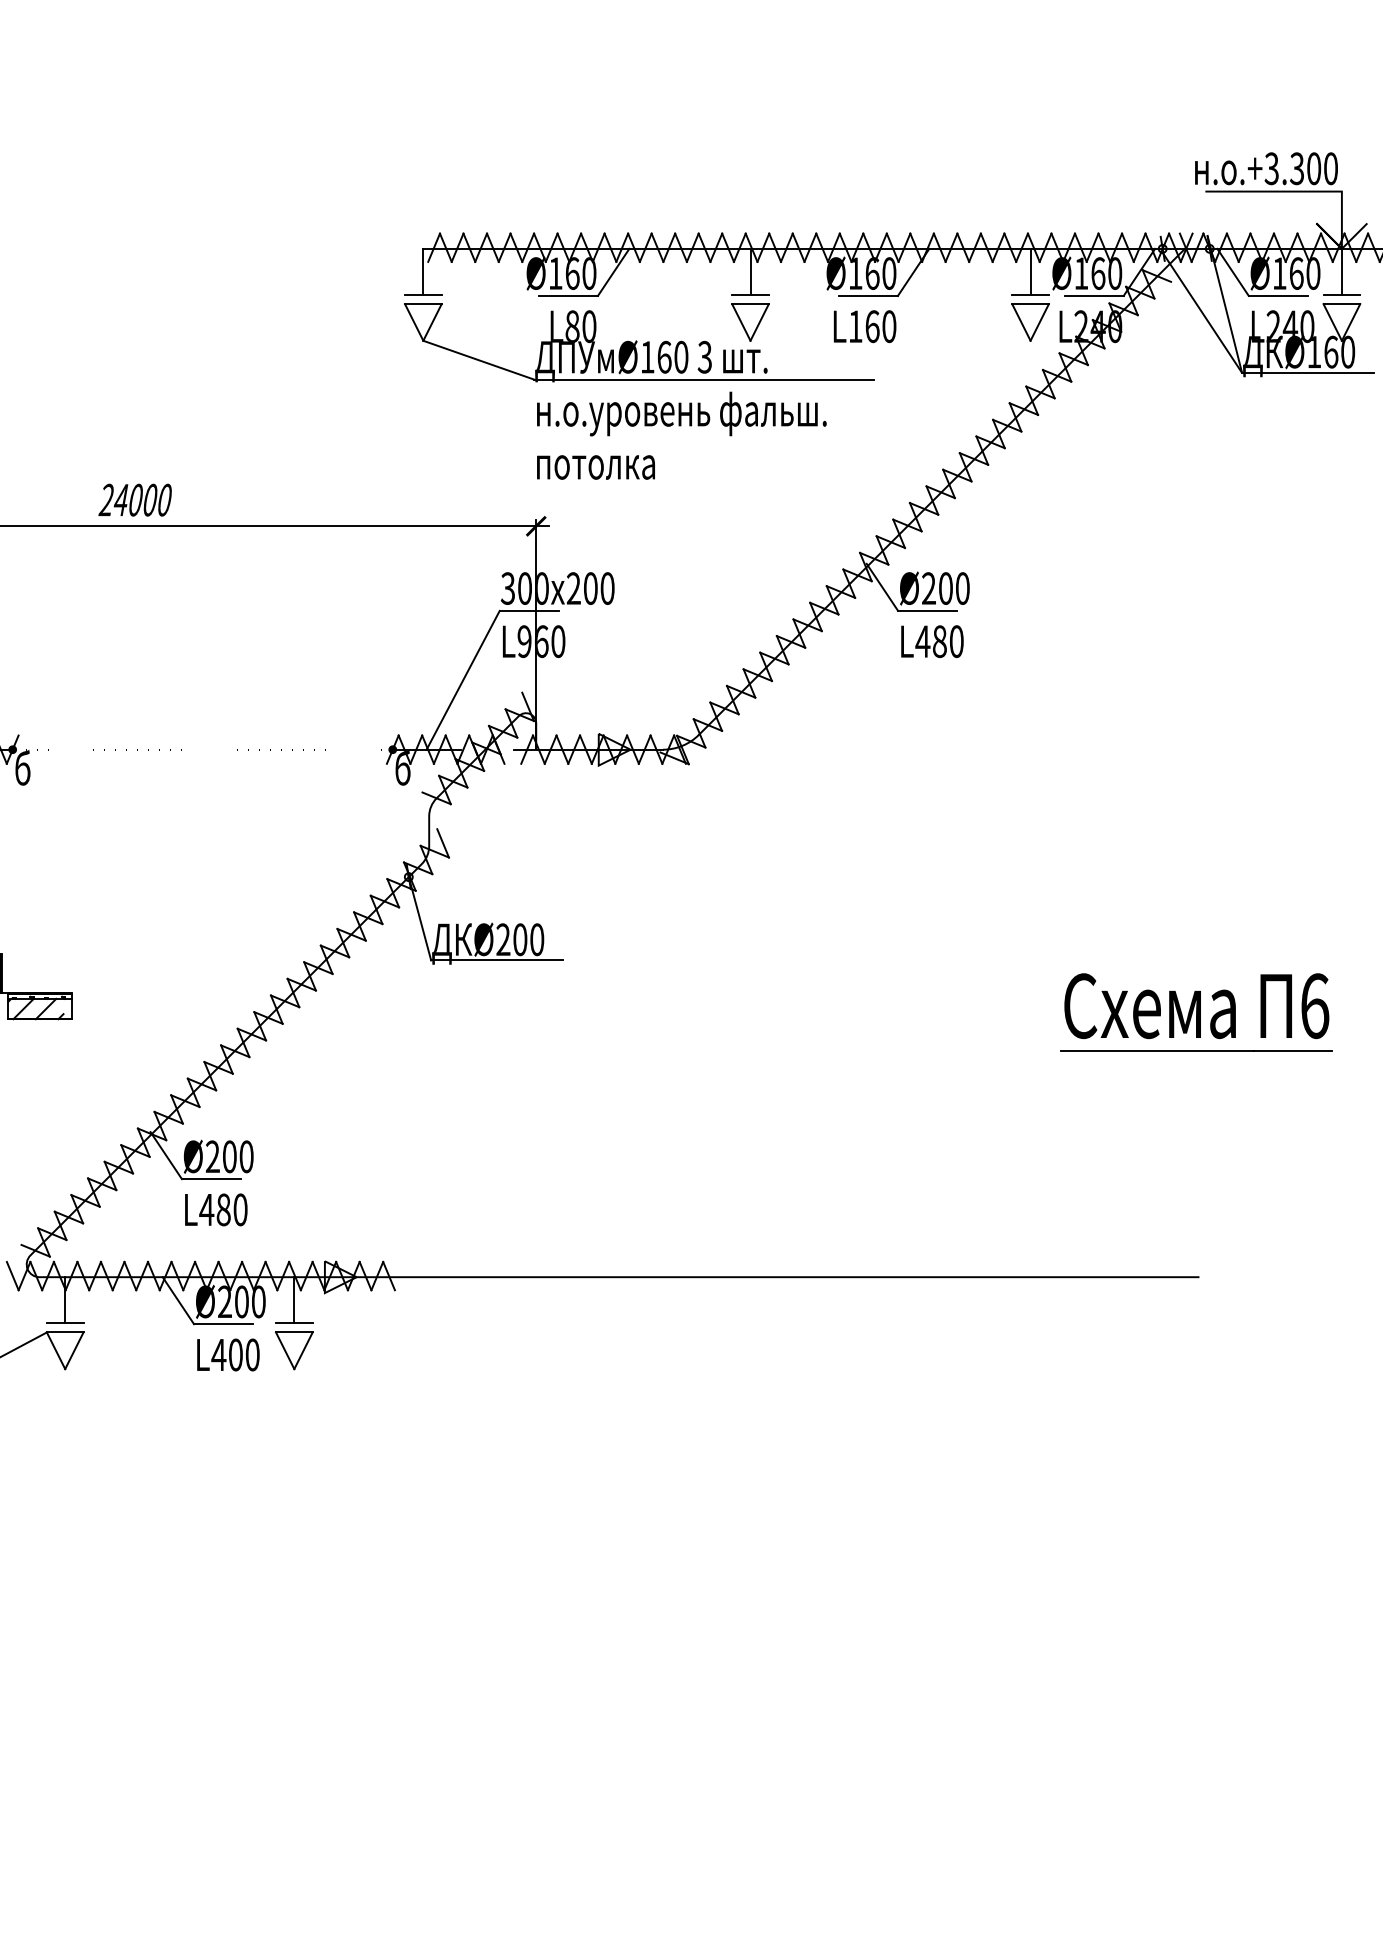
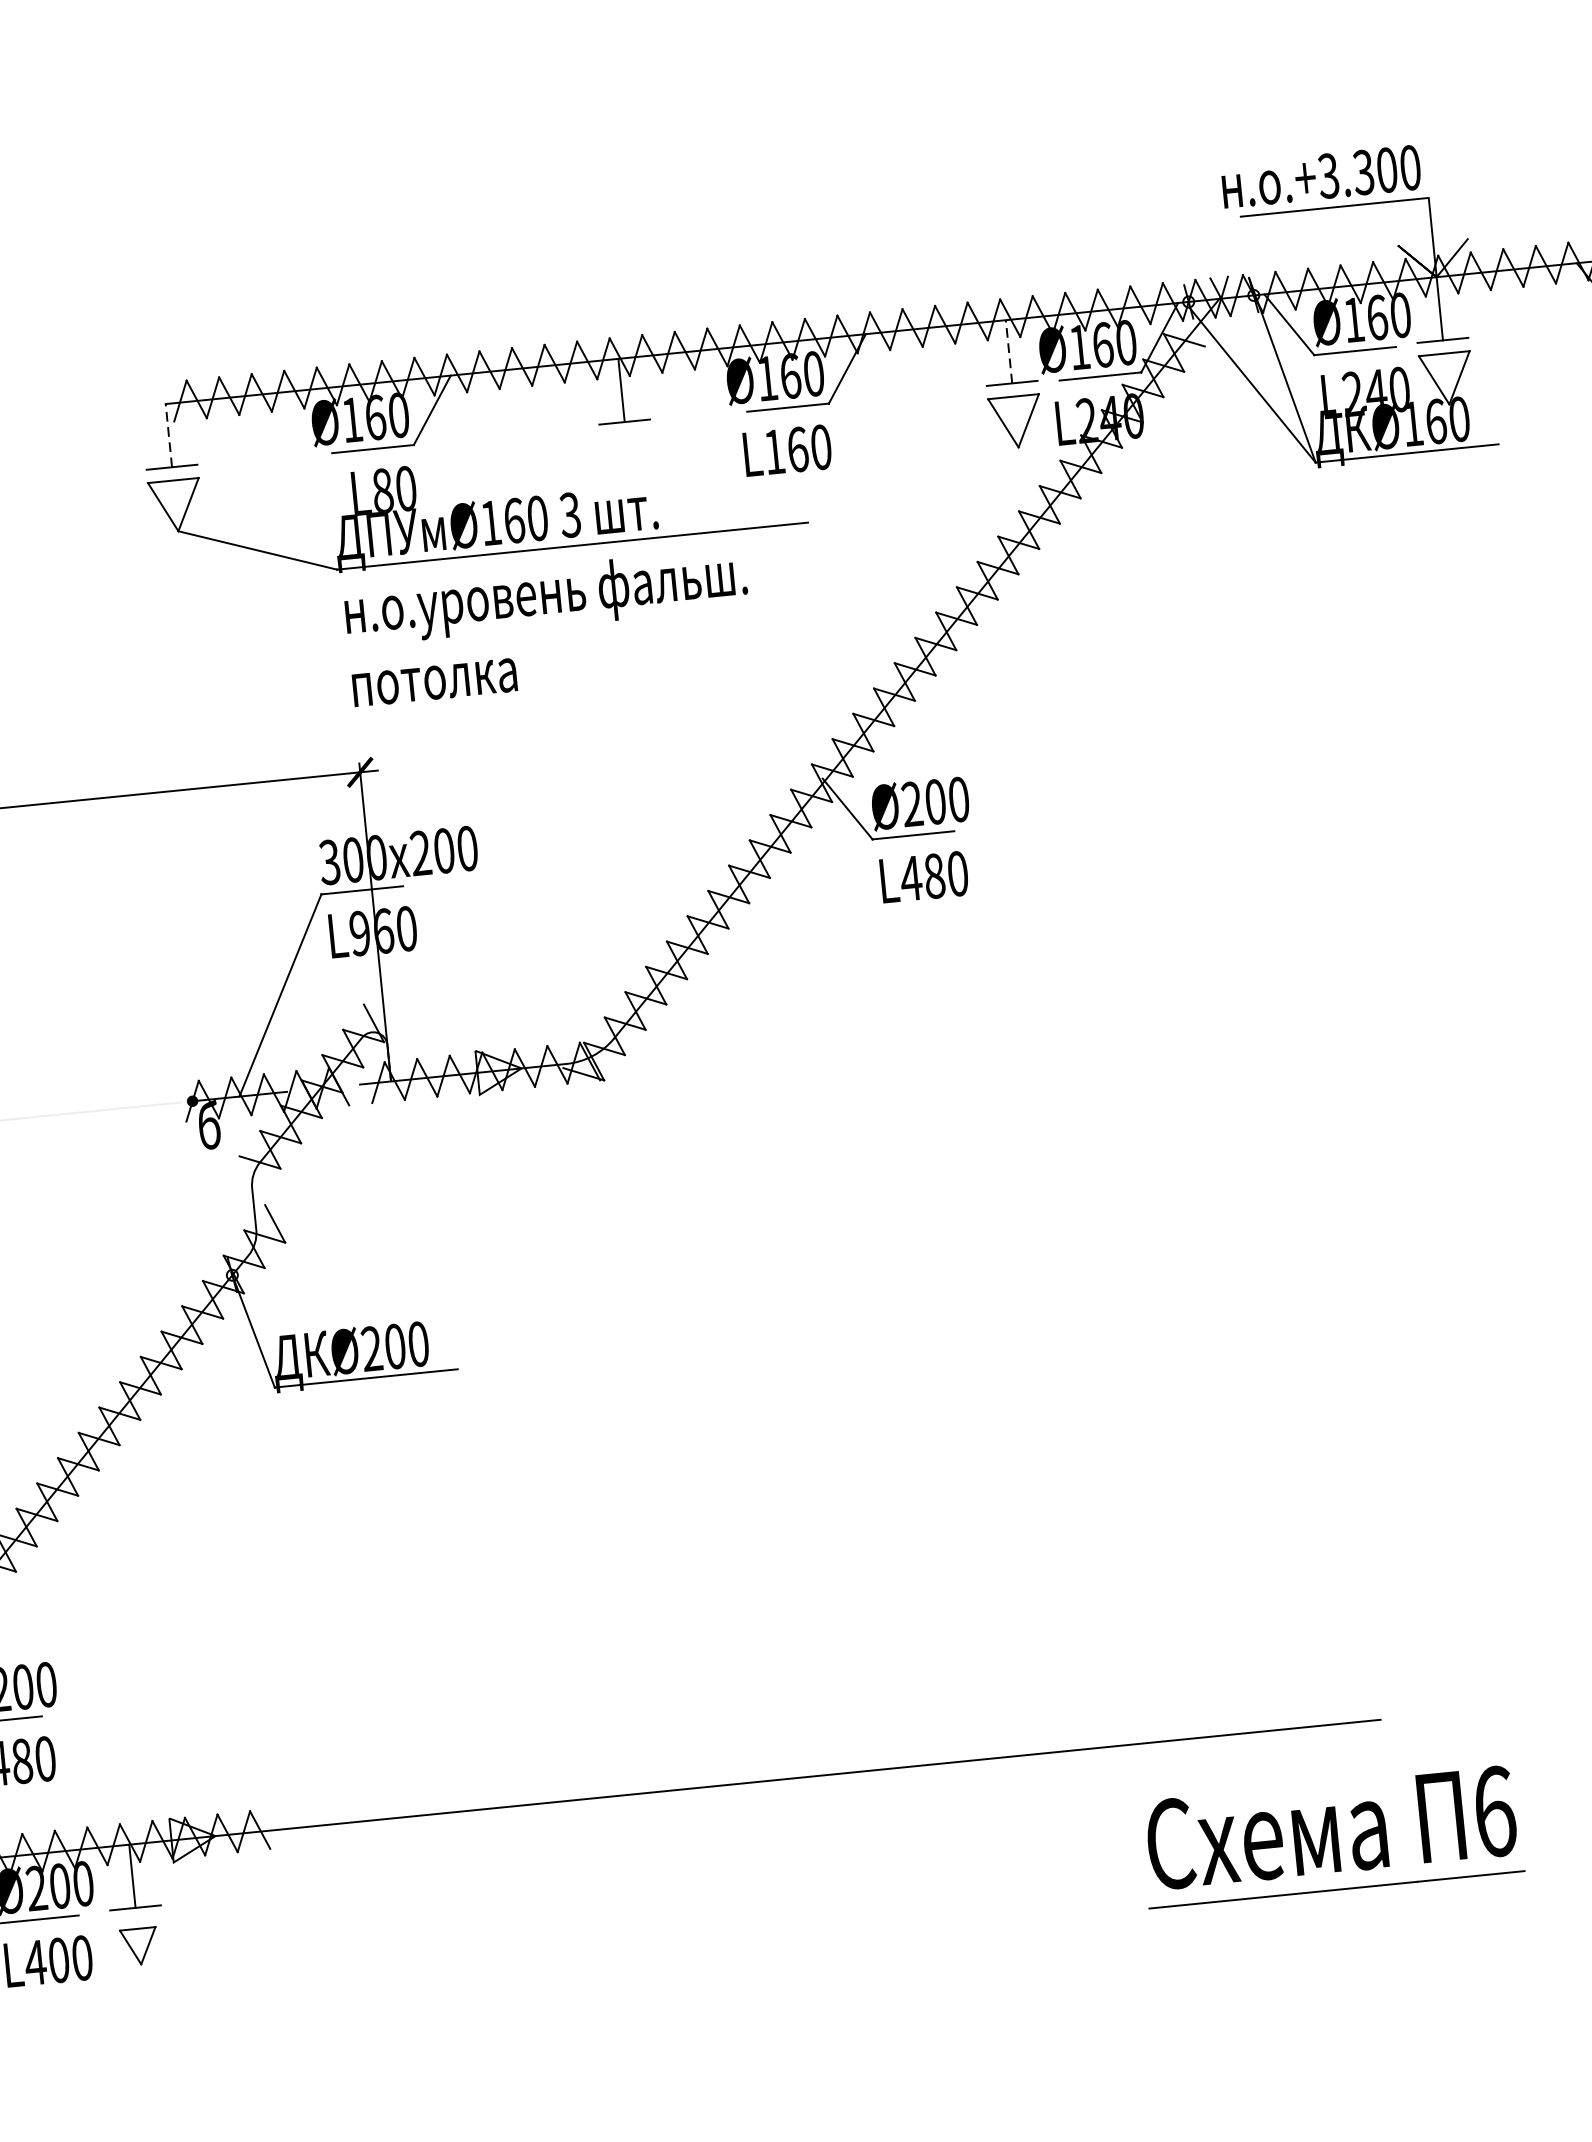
line: (423, 271) -> (169, 435), solid -> dashed
line: (1030, 271) -> (1008, 351), solid -> dashed
part: (750, 322) -> (628, 460), removed
part: (1196, 1012) -> (1331, 1836), moved
part: (294, 1350) -> (139, 1946), size x0.7

